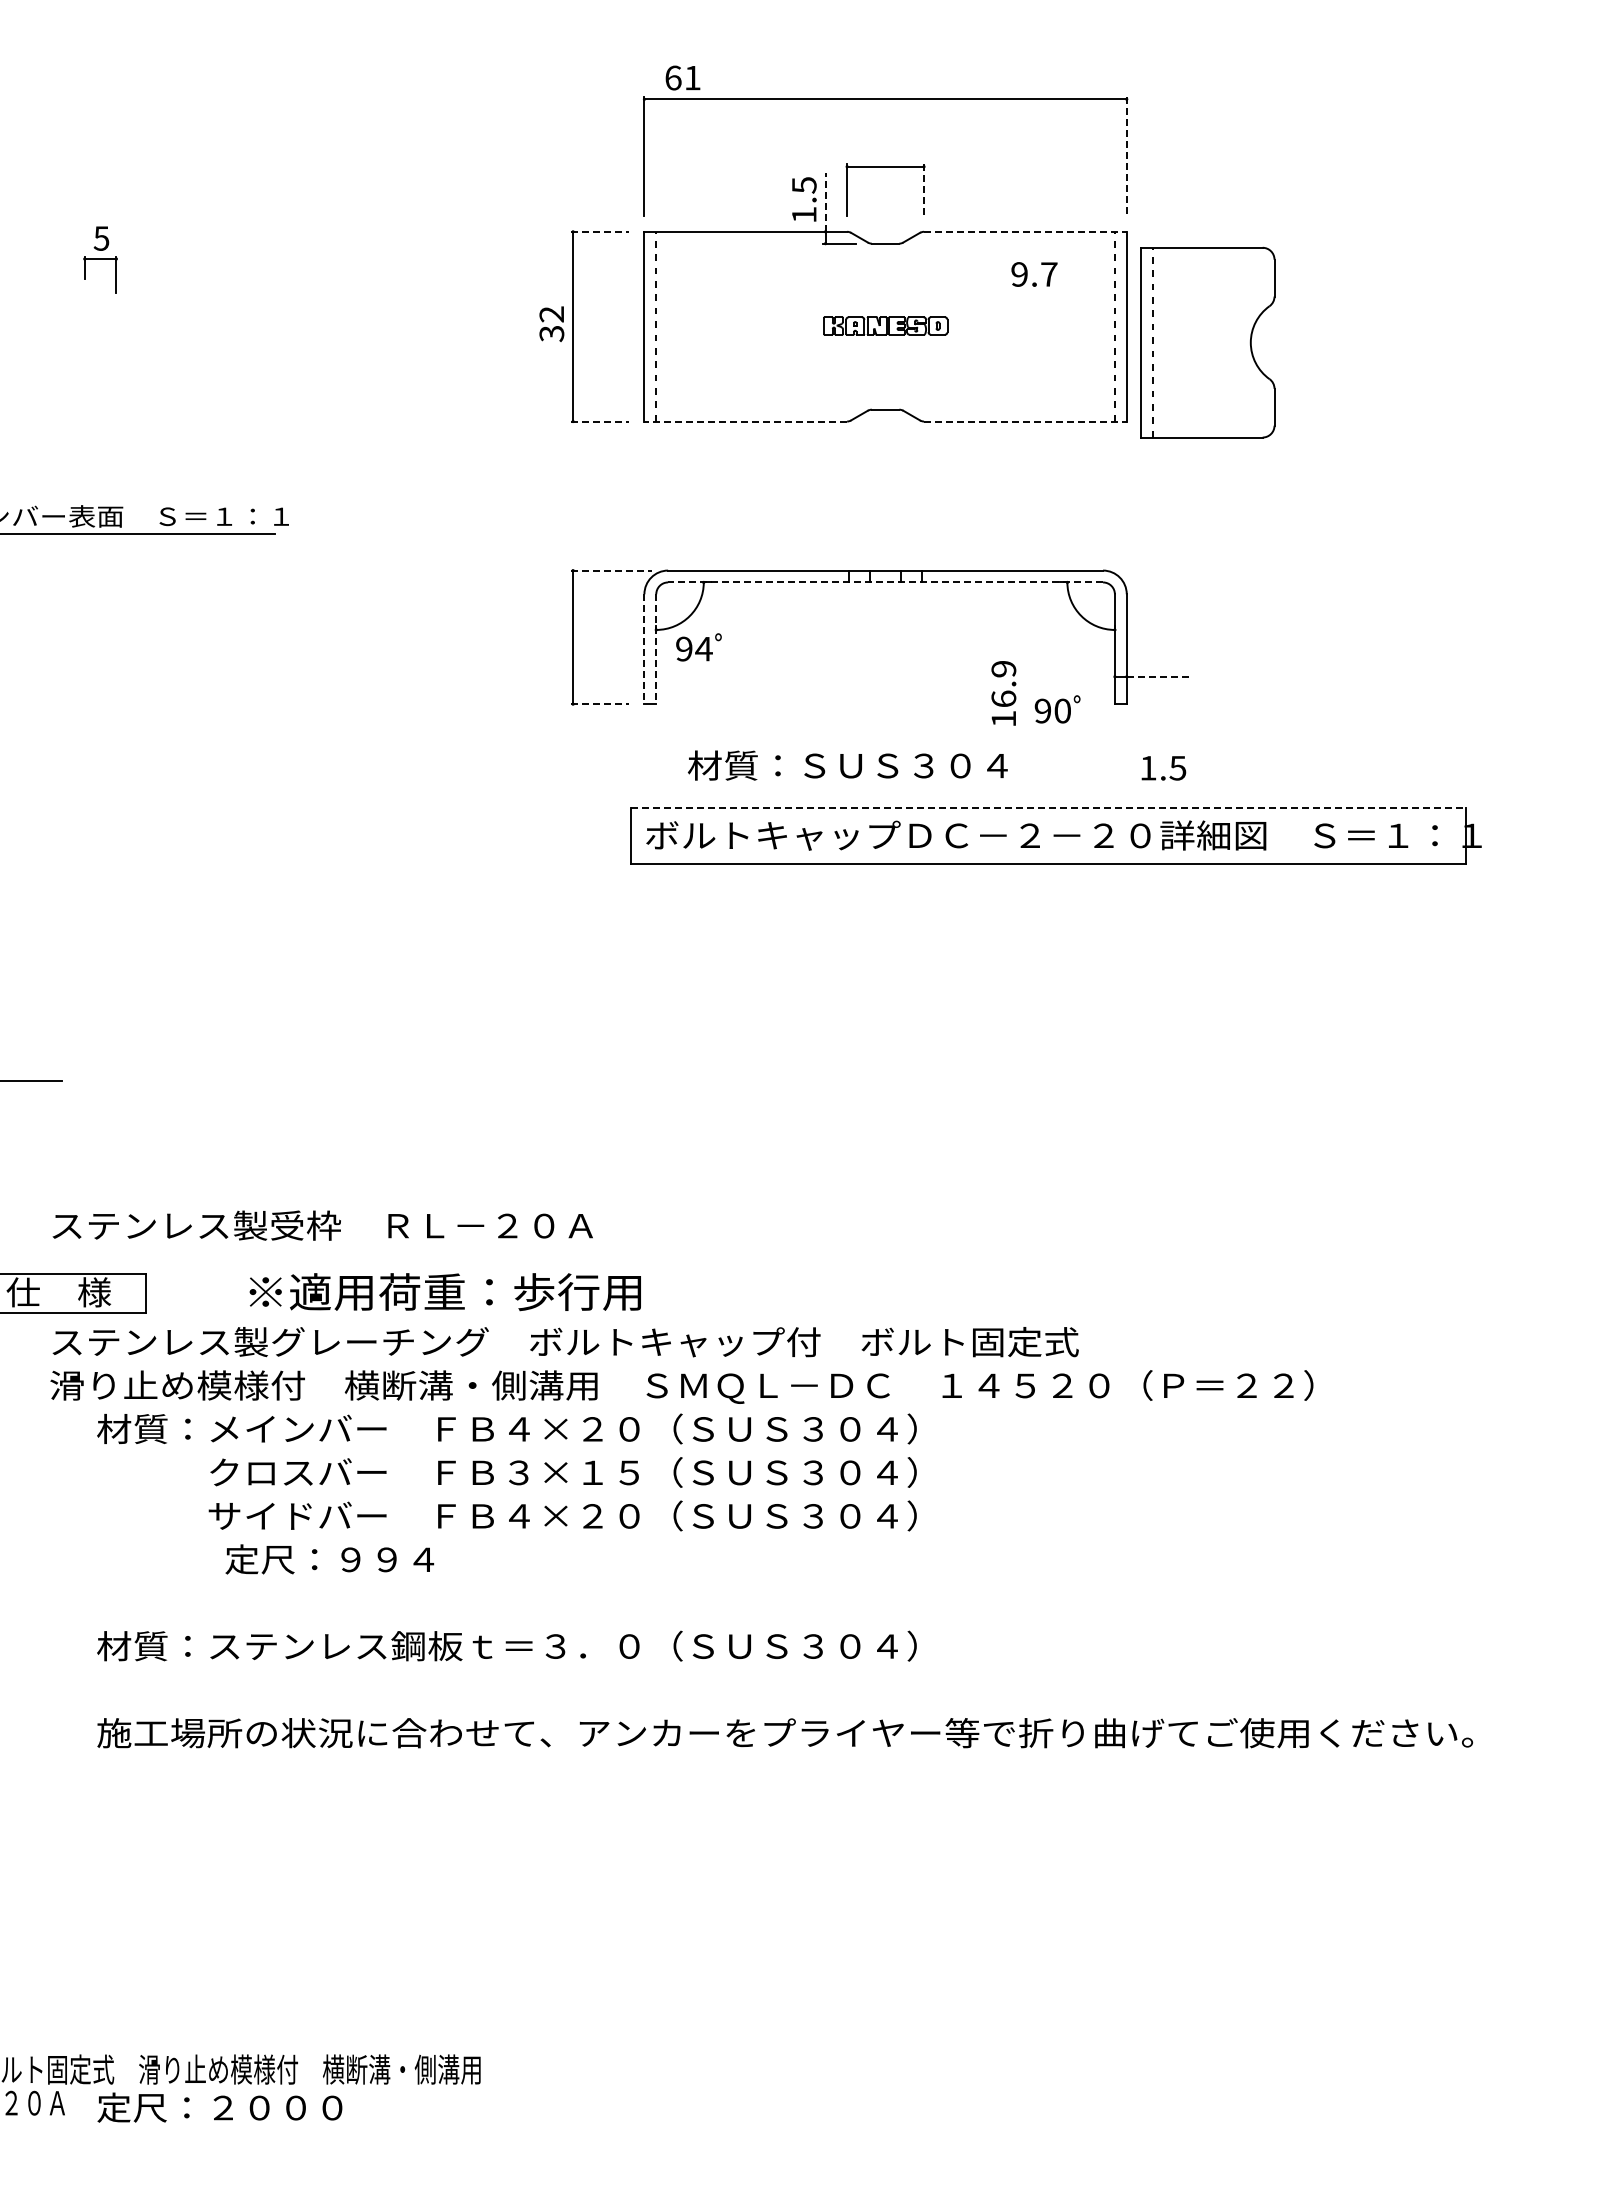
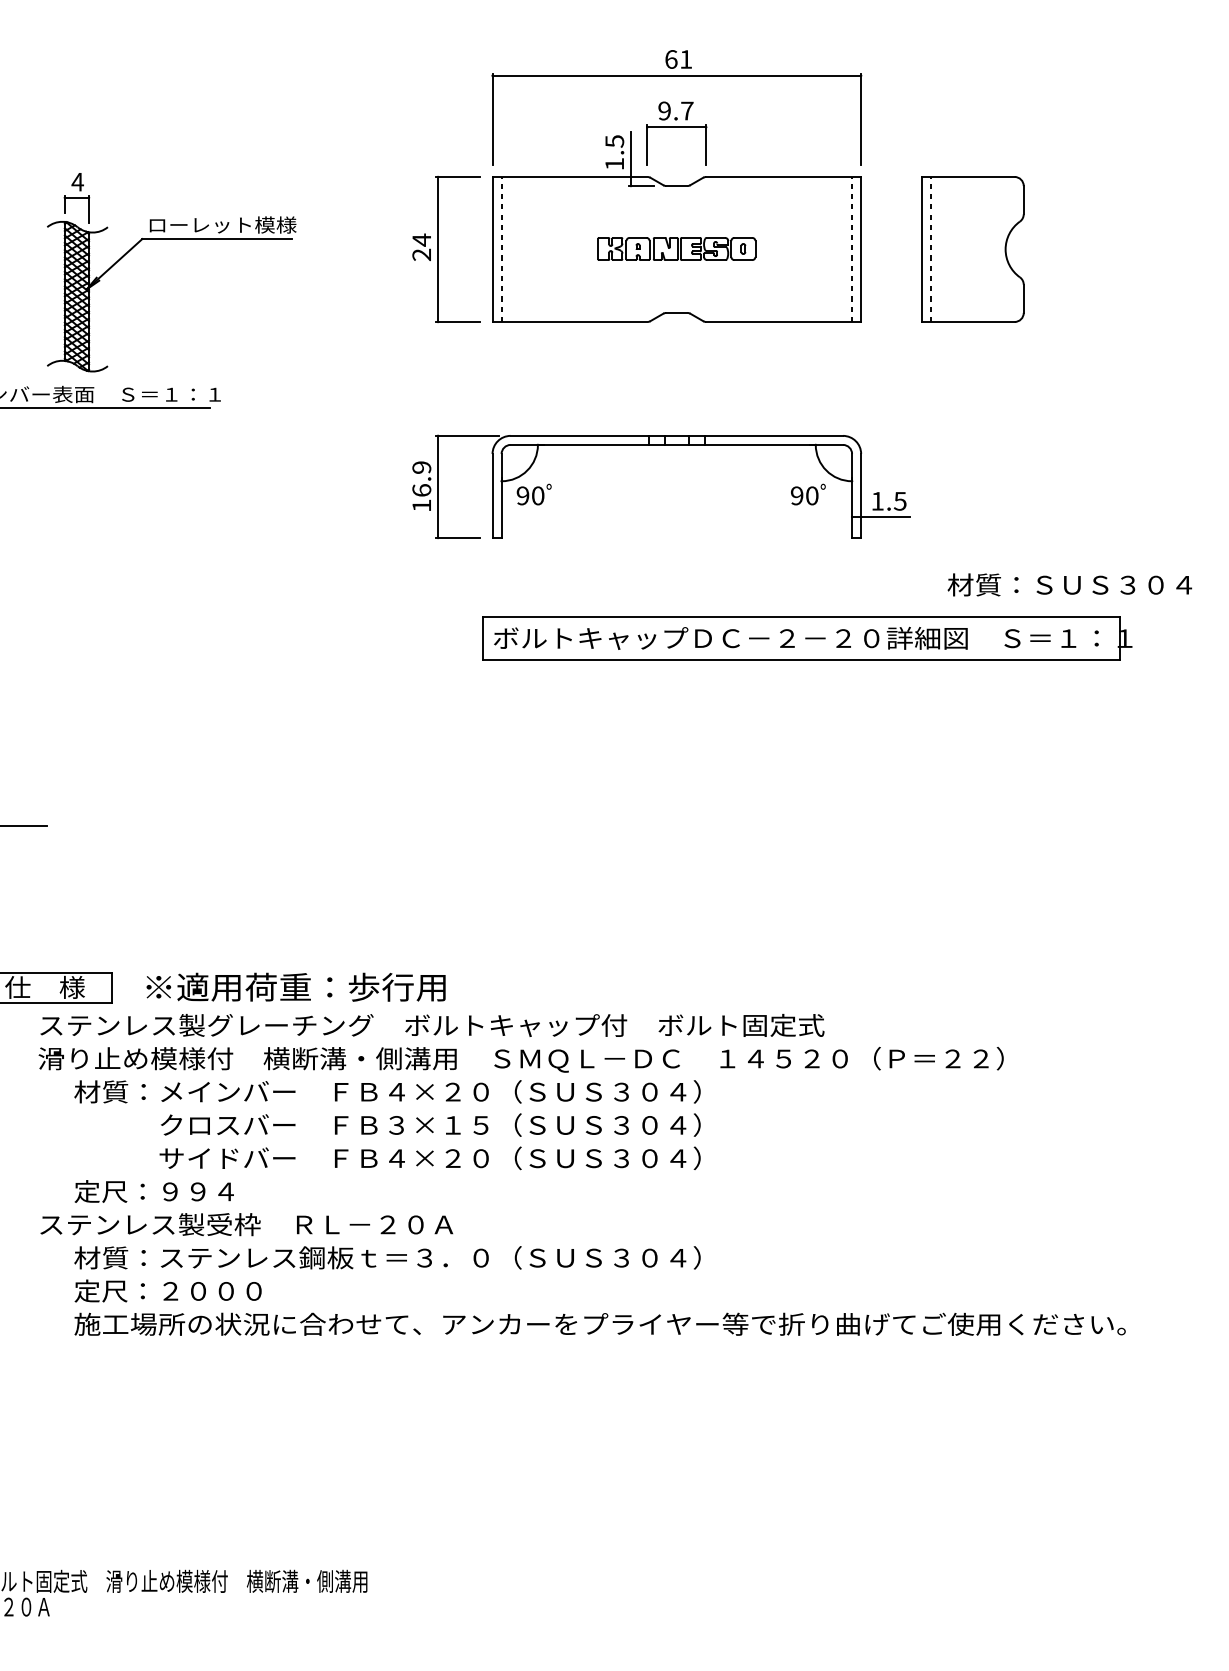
text: (682, 77) -> (678, 59), moved
line: (1126, 156) -> (860, 119), dashed -> solid
line: (924, 190) -> (706, 145), dashed -> solid
line: (825, 202) -> (630, 154), dashed -> solid
line: (599, 231) -> (458, 176), dashed -> solid
line: (1025, 231) -> (783, 176), dashed -> solid
text: (101, 238) -> (77, 182), 5 -> 4
text: (1034, 274) -> (676, 111), moved
part: (224, 313) -> (171, 239), added
text: (551, 323) -> (421, 247), 32 -> 24
part: (885, 325) -> (676, 248), size x1.67
part: (1207, 342) -> (972, 249), moved
line: (599, 421) -> (458, 321), dashed -> solid
line: (745, 421) -> (569, 321), dashed -> solid
line: (1025, 421) -> (783, 321), dashed -> solid
line: (611, 570) -> (467, 435), dashed -> solid
line: (885, 582) -> (676, 444), dashed -> solid
text: (703, 648) -> (537, 495), 94 -> 90
line: (644, 649) -> (492, 496), dashed -> solid
line: (656, 649) -> (501, 496), dashed -> solid
line: (1158, 676) -> (885, 516), dashed -> solid
text: (1003, 693) -> (421, 486), moved
line: (599, 704) -> (458, 538), dashed -> solid
text: (1057, 709) -> (808, 494), moved
text: (847, 765) -> (1069, 584), moved
text: (1163, 768) -> (889, 501), moved
line: (1049, 808) -> (802, 617), dashed -> solid
text: (322, 1225) -> (246, 1224), moved
text: (444, 1292) -> (295, 987), moved
text: (329, 1559) -> (154, 1191), moved
text: (219, 2107) -> (167, 1290), moved

